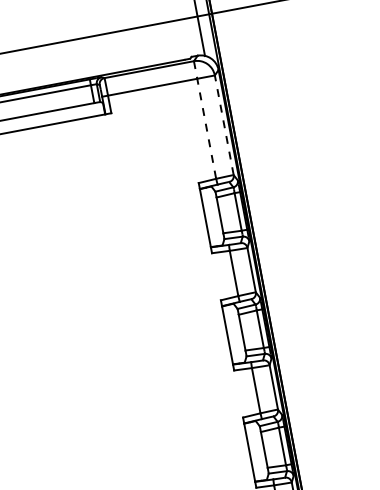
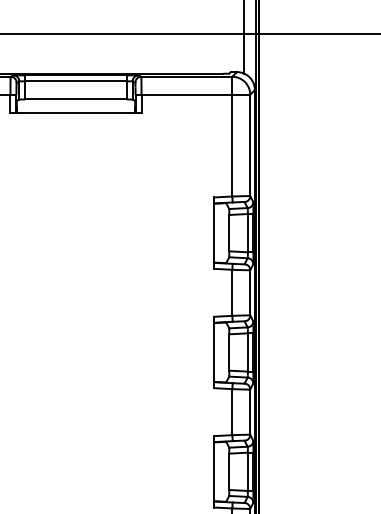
line: (205, 119) -> (232, 136), dashed -> solid
line: (224, 125) -> (250, 145), dashed -> solid

